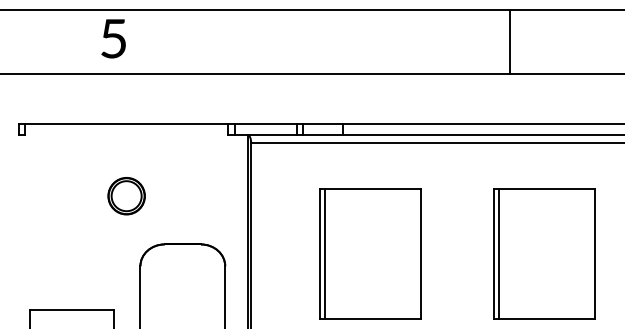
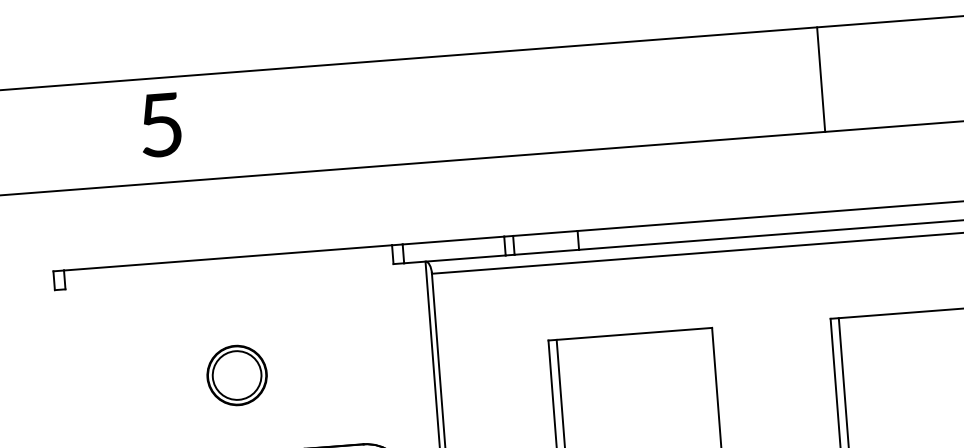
text: (113, 38) -> (160, 124), moved
line: (510, 41) -> (821, 78), moved

